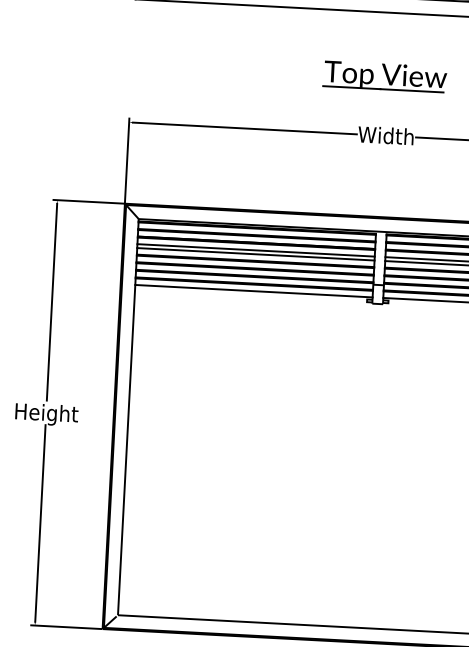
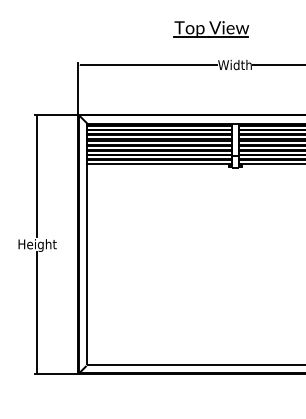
part: (384, 77) -> (211, 29), moved

